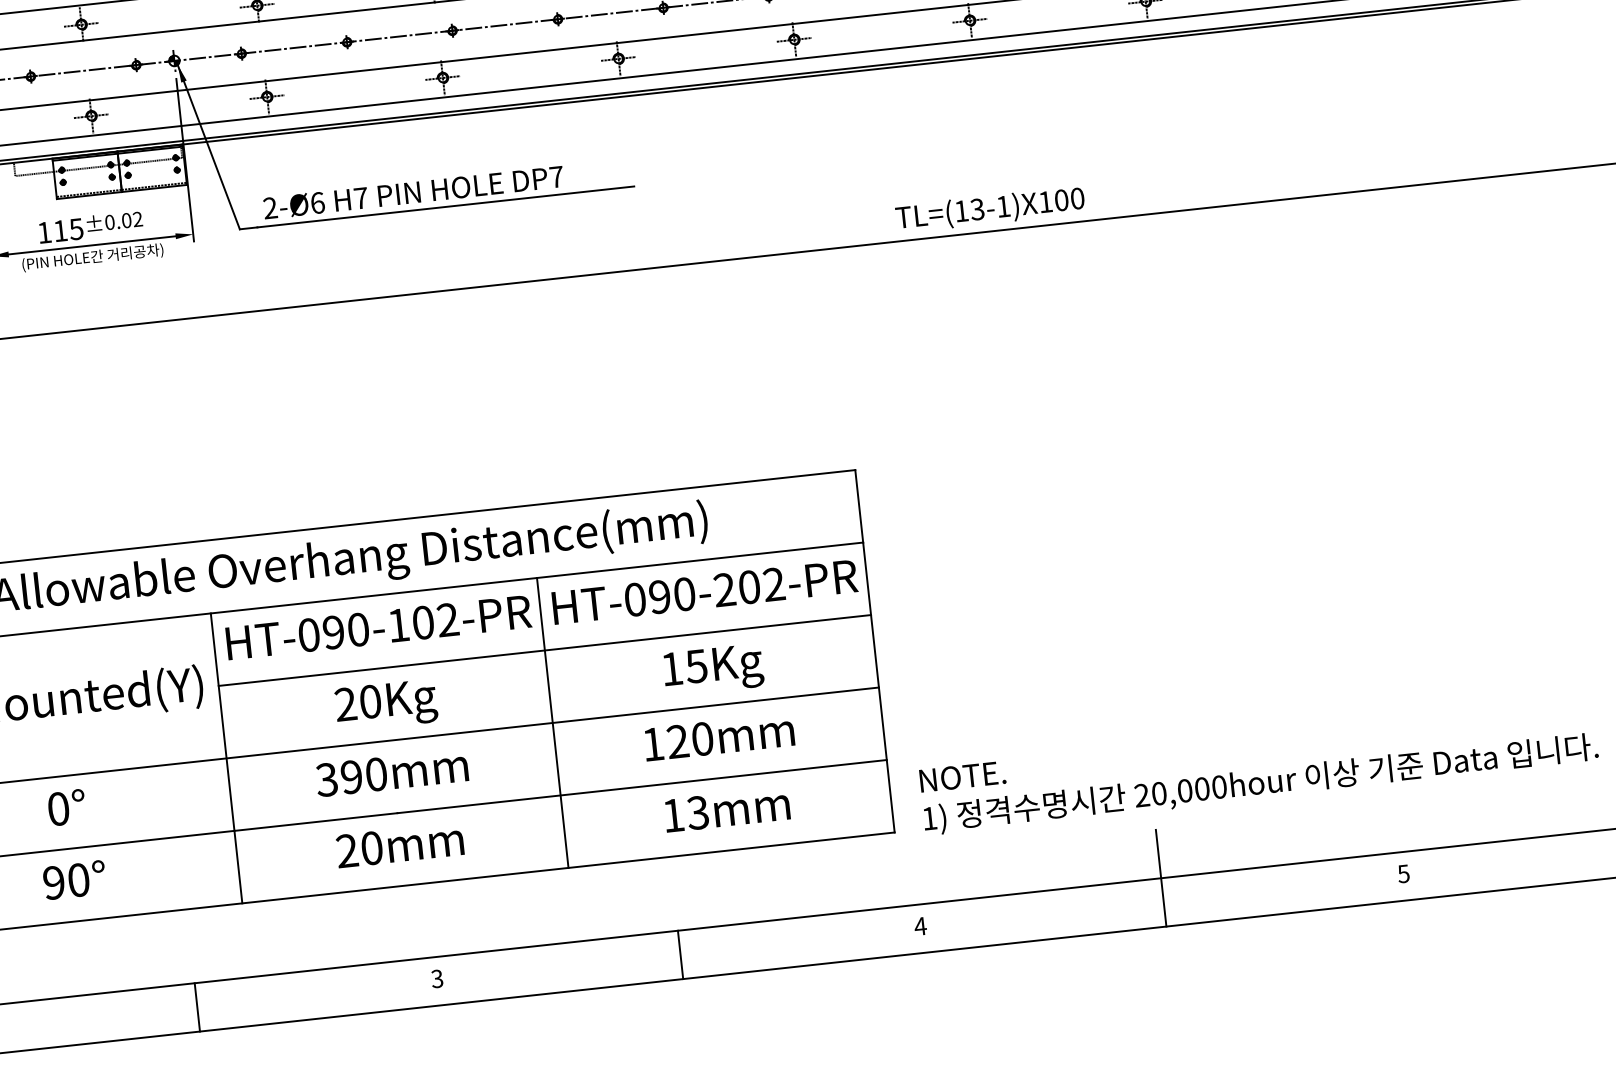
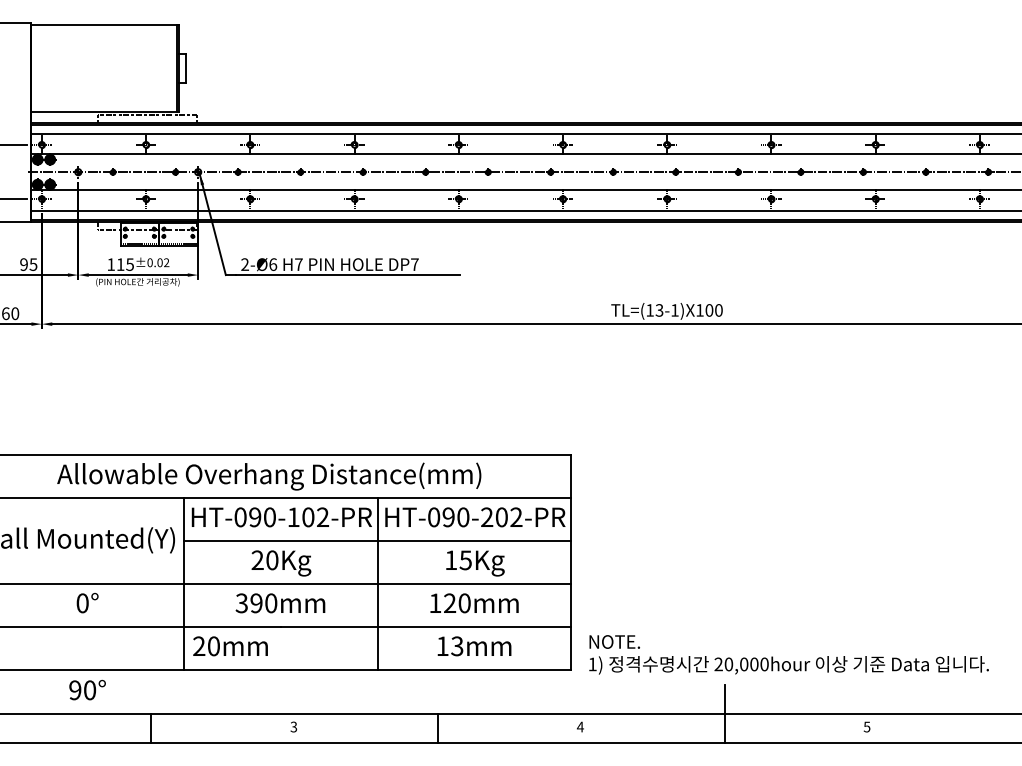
text: (400, 845) -> (230, 646), moved
text: (74, 879) -> (87, 689), moved

